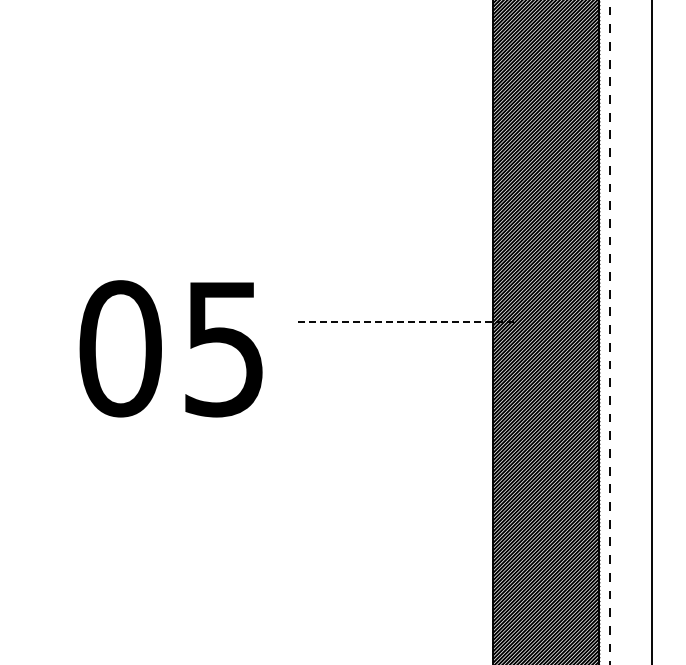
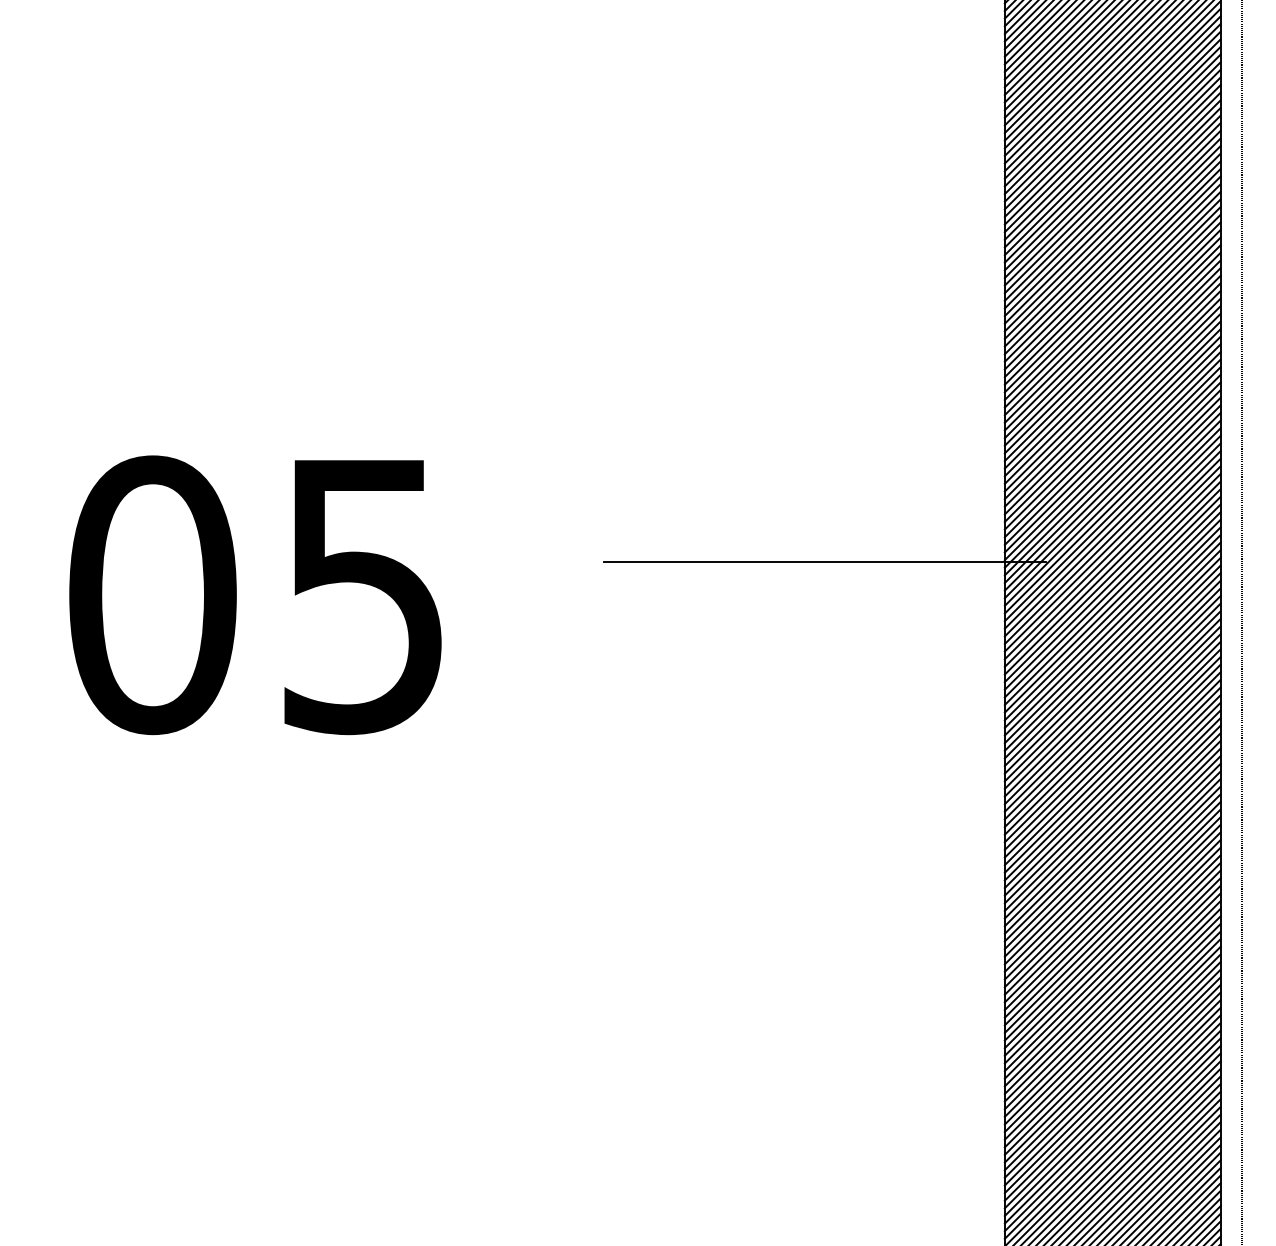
line: (405, 322) -> (826, 561), dashed -> solid
text: (170, 348) -> (254, 594), moved

